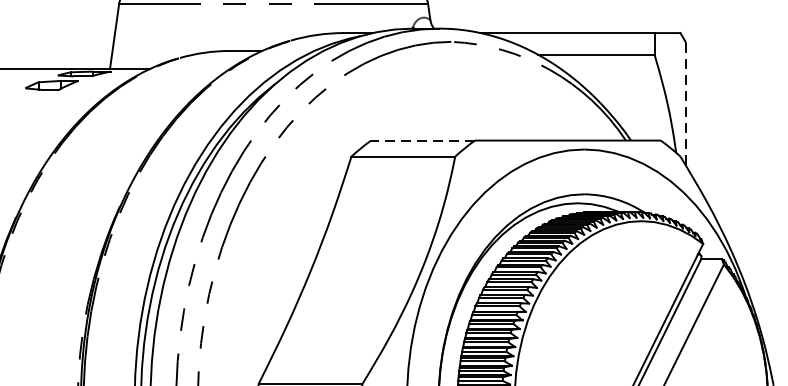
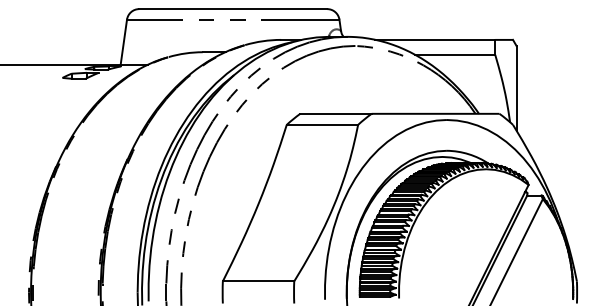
line: (685, 102) -> (516, 87), dashed -> solid
line: (422, 140) -> (335, 113), dashed -> solid

